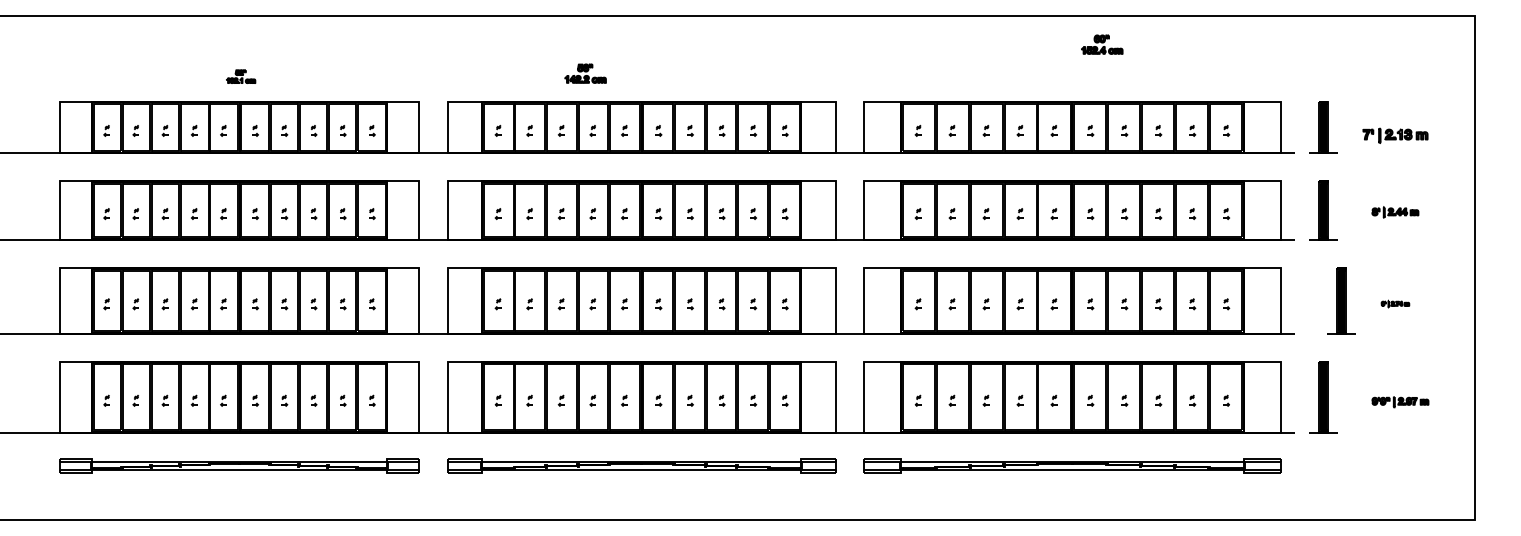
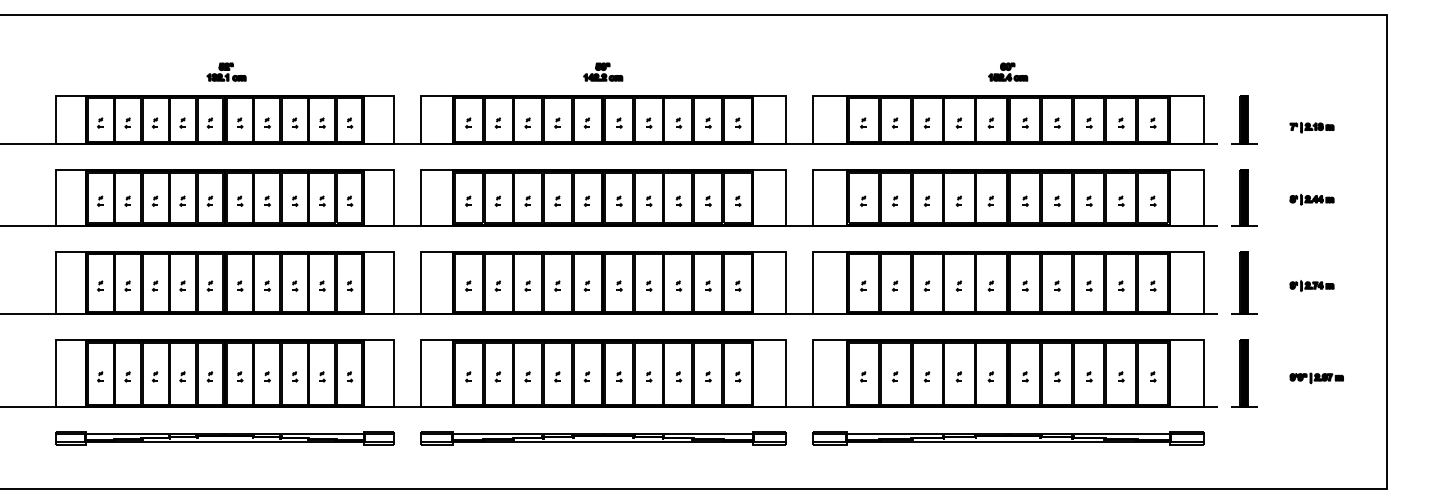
part: (1102, 44) -> (1008, 71), moved
part: (585, 73) -> (603, 71), moved
part: (240, 76) -> (226, 71), size x1.43
part: (1395, 135) -> (1312, 127), size x0.71
part: (1341, 300) -> (1244, 282), moved
part: (1395, 303) -> (1312, 285), size x1.67

